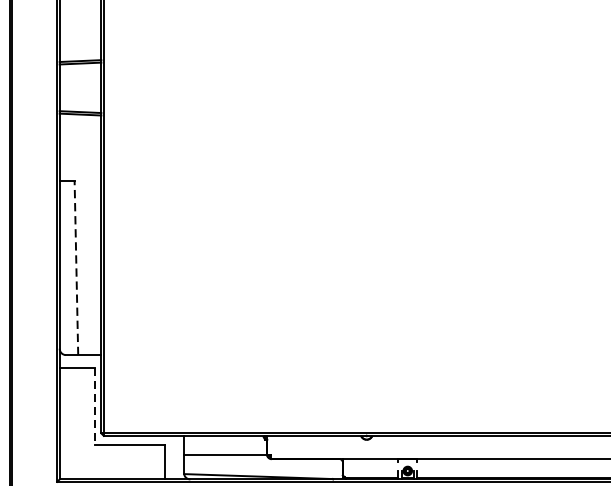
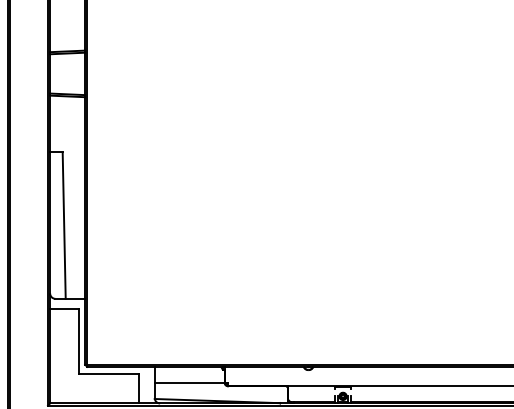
line: (76, 267) -> (64, 225), dashed -> solid
line: (94, 406) -> (79, 342), dashed -> solid

